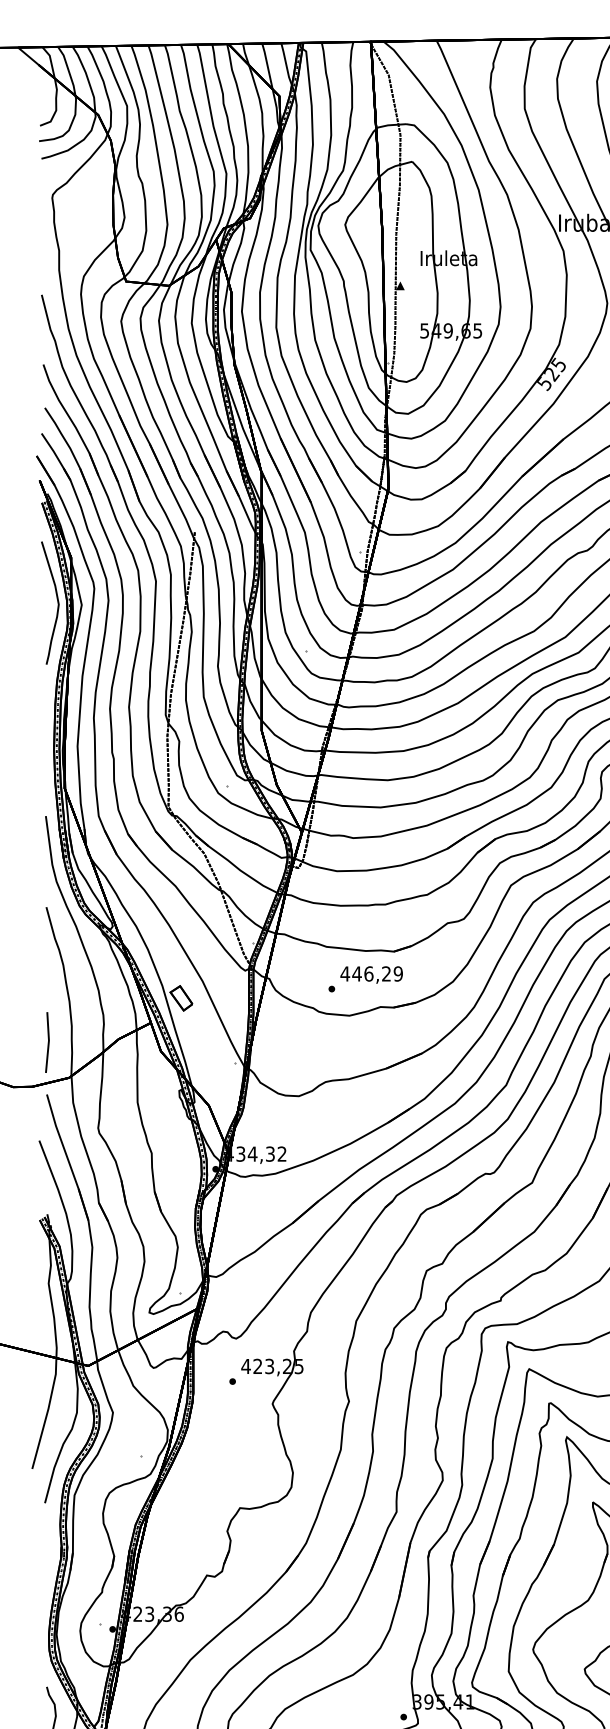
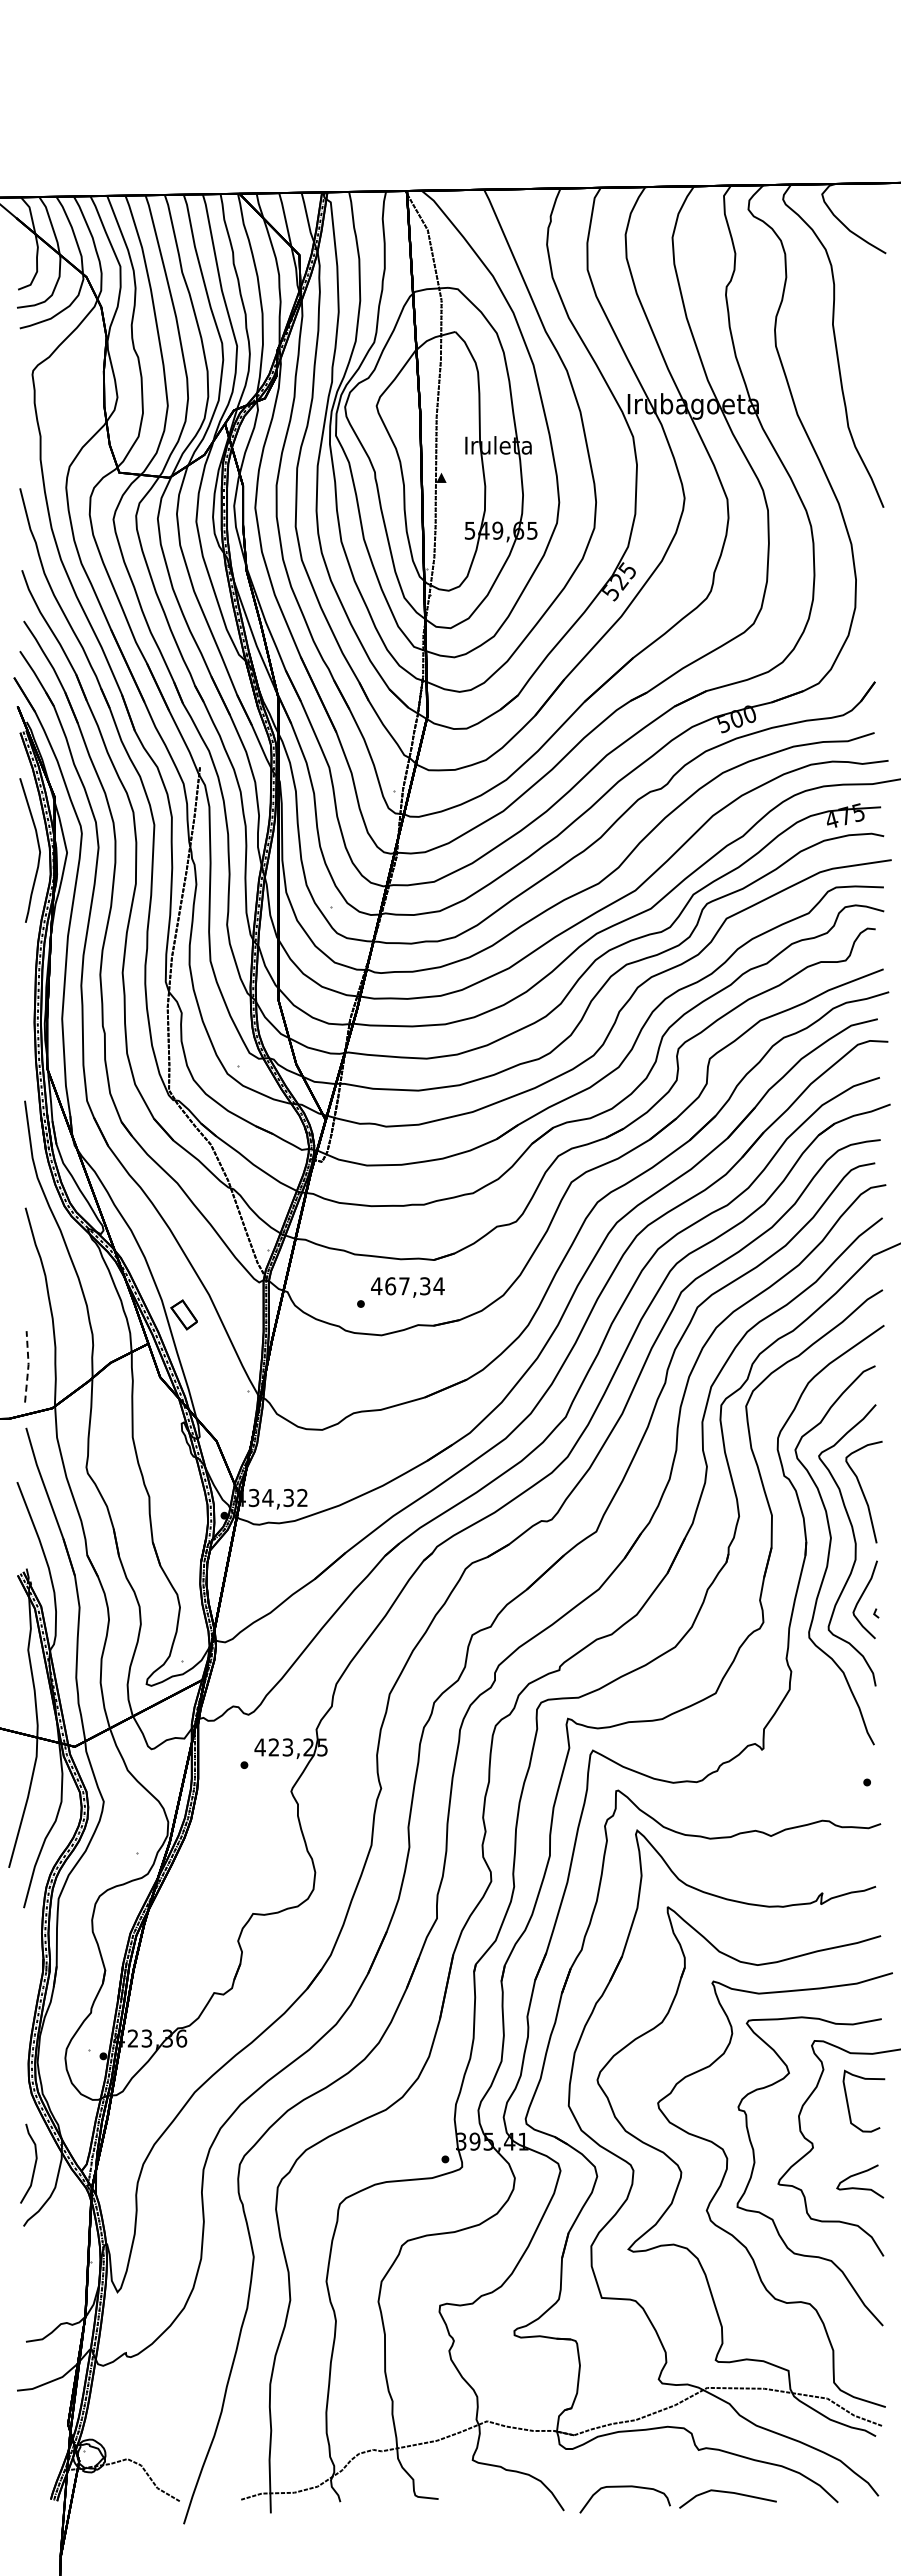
text: (377, 974) -> (414, 1286), 446,29 -> 467,34
line: (48, 1042) -> (28, 1366), solid -> dashed

